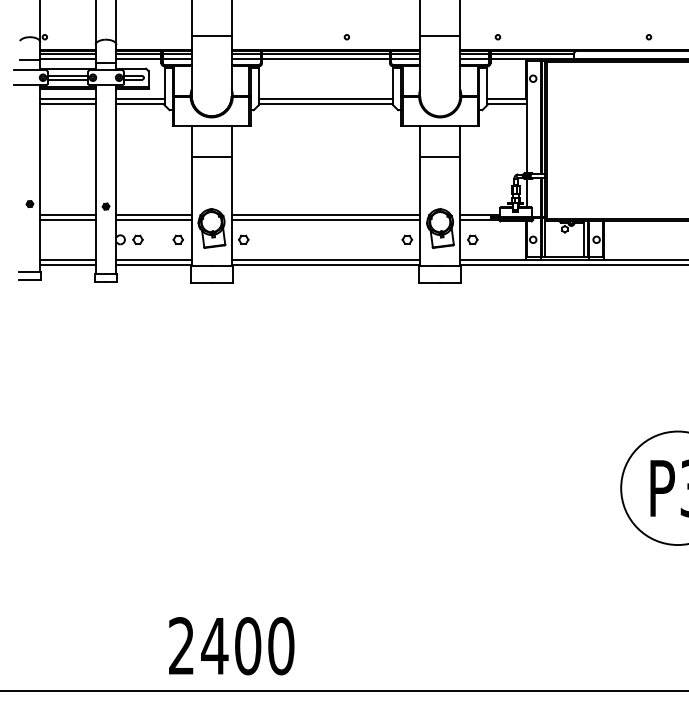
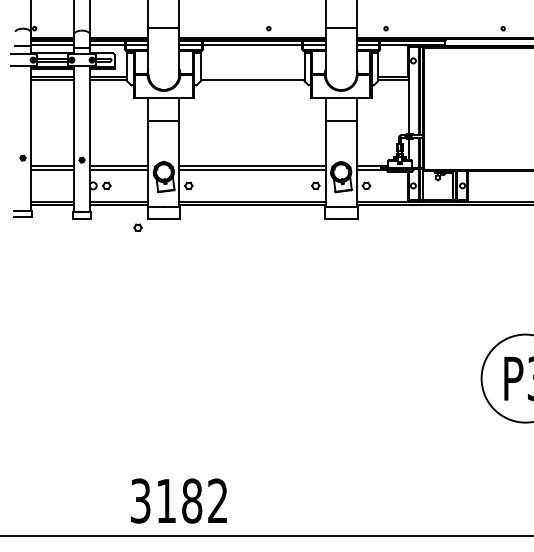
line: (325, 98) -> (252, 76), removed
part: (177, 239) -> (137, 227), moved
text: (231, 646) -> (179, 501), 2400 -> 3182

